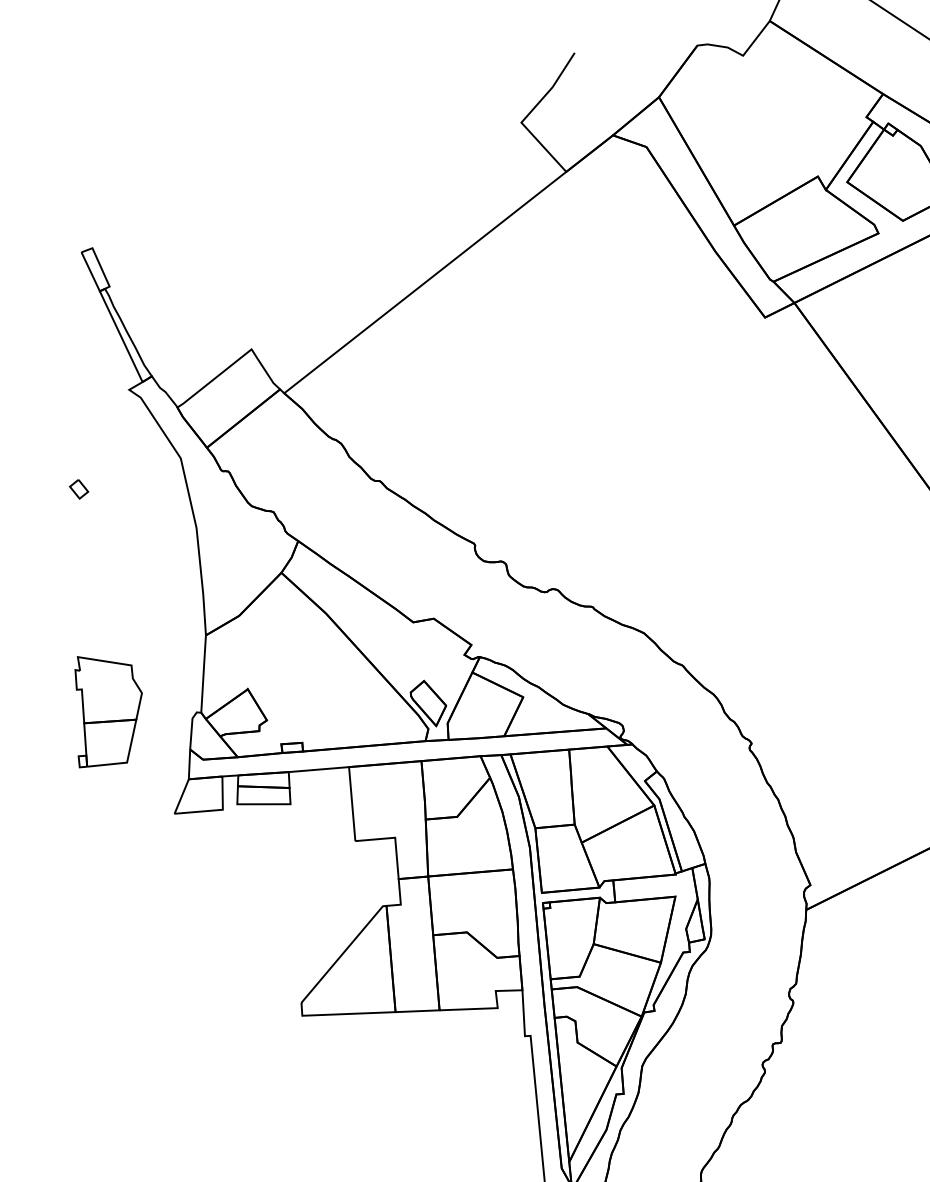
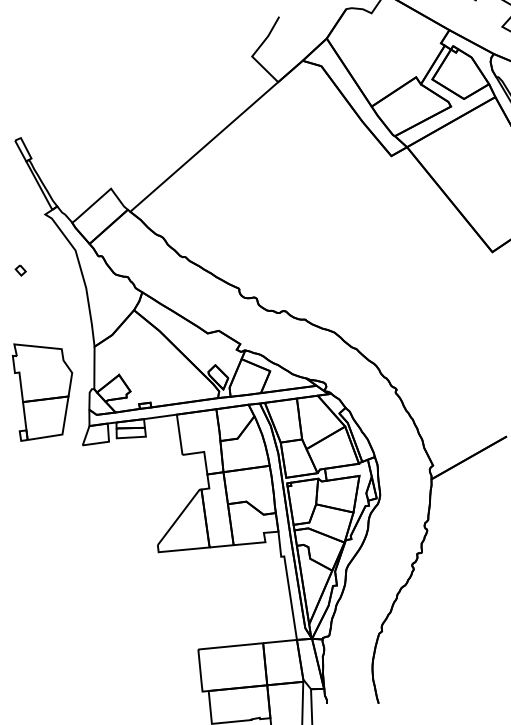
part: (106, 713) -> (42, 392), size x1.6

